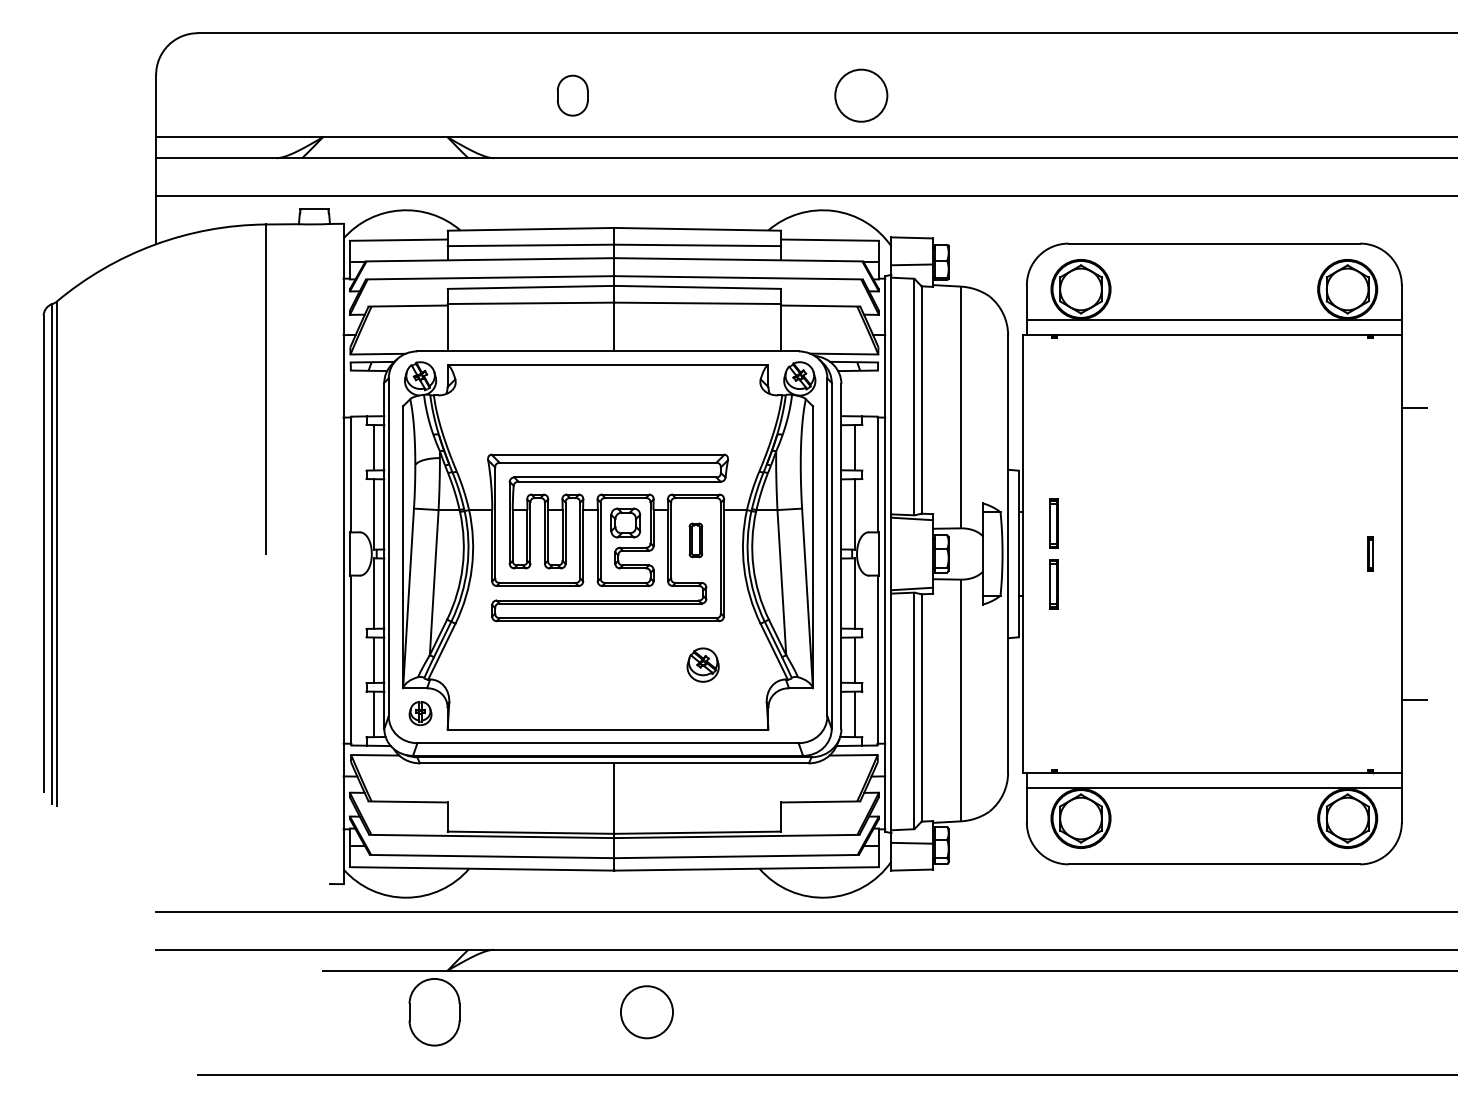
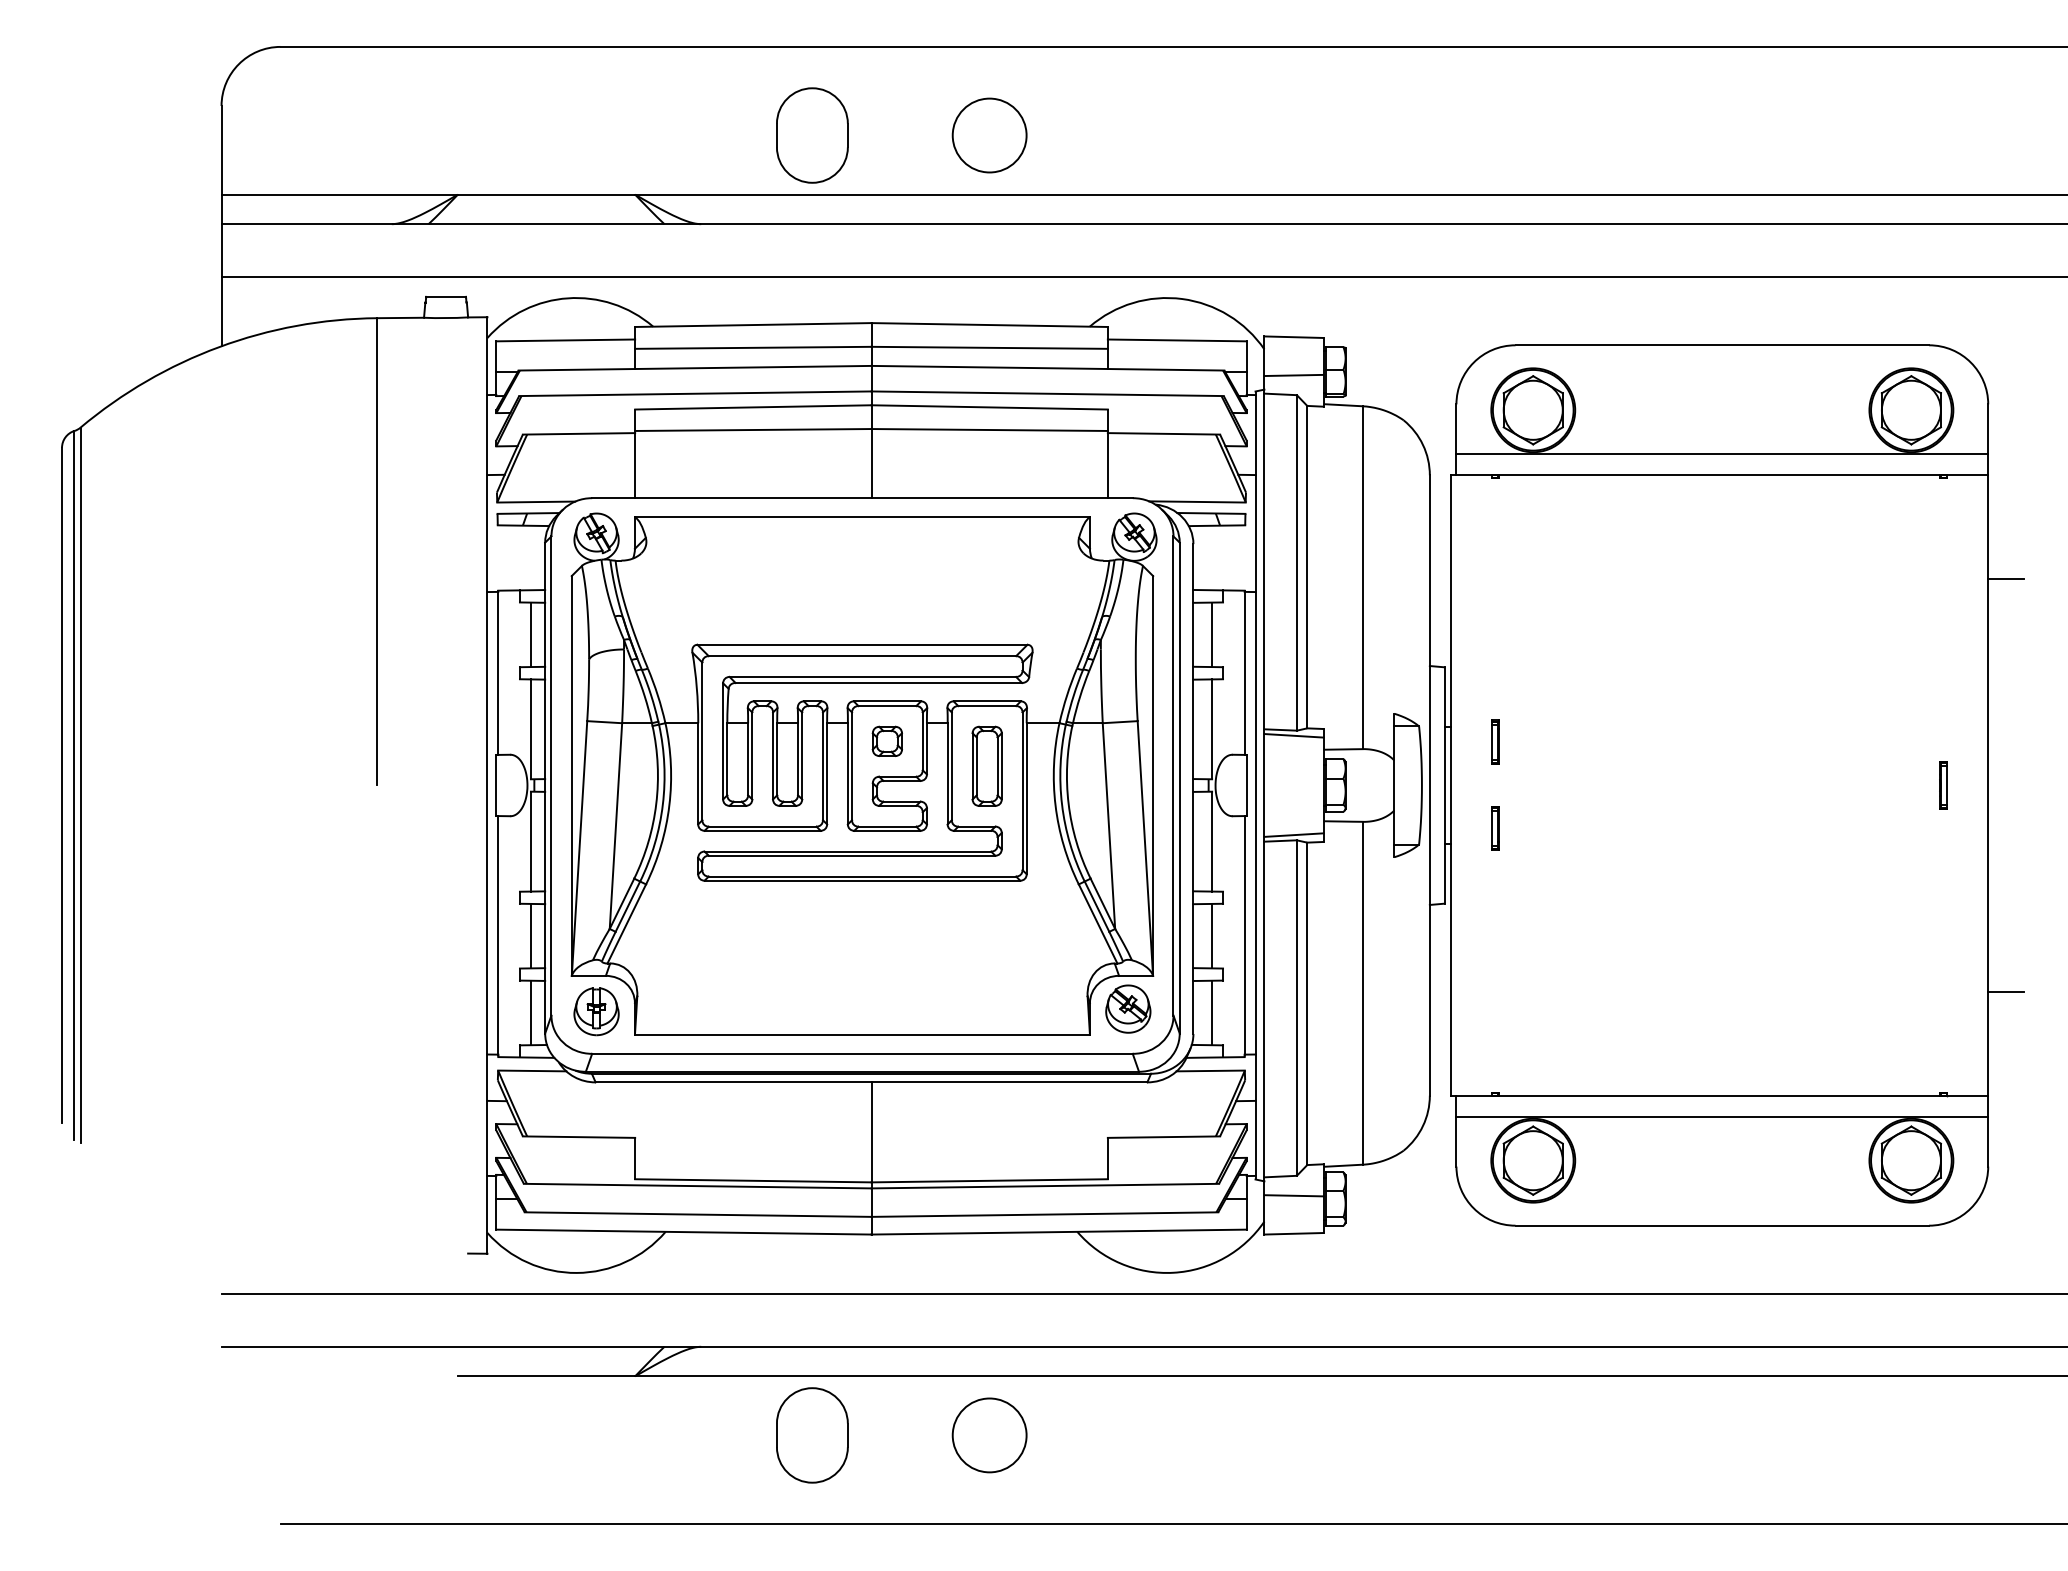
part: (572, 95) -> (812, 135), size x1.67
circle: (861, 95) -> (989, 135), moved
part: (624, 522) -> (886, 740), size x0.71
part: (1054, 522) -> (1495, 741), size x0.62
part: (695, 539) -> (986, 765), size x1.67
part: (1054, 584) -> (1495, 828), size x0.62
part: (703, 664) -> (1128, 1008), moved
part: (420, 713) -> (596, 1011), size x1.43
part: (434, 1012) -> (812, 1435), moved
circle: (646, 1012) -> (989, 1435), moved

